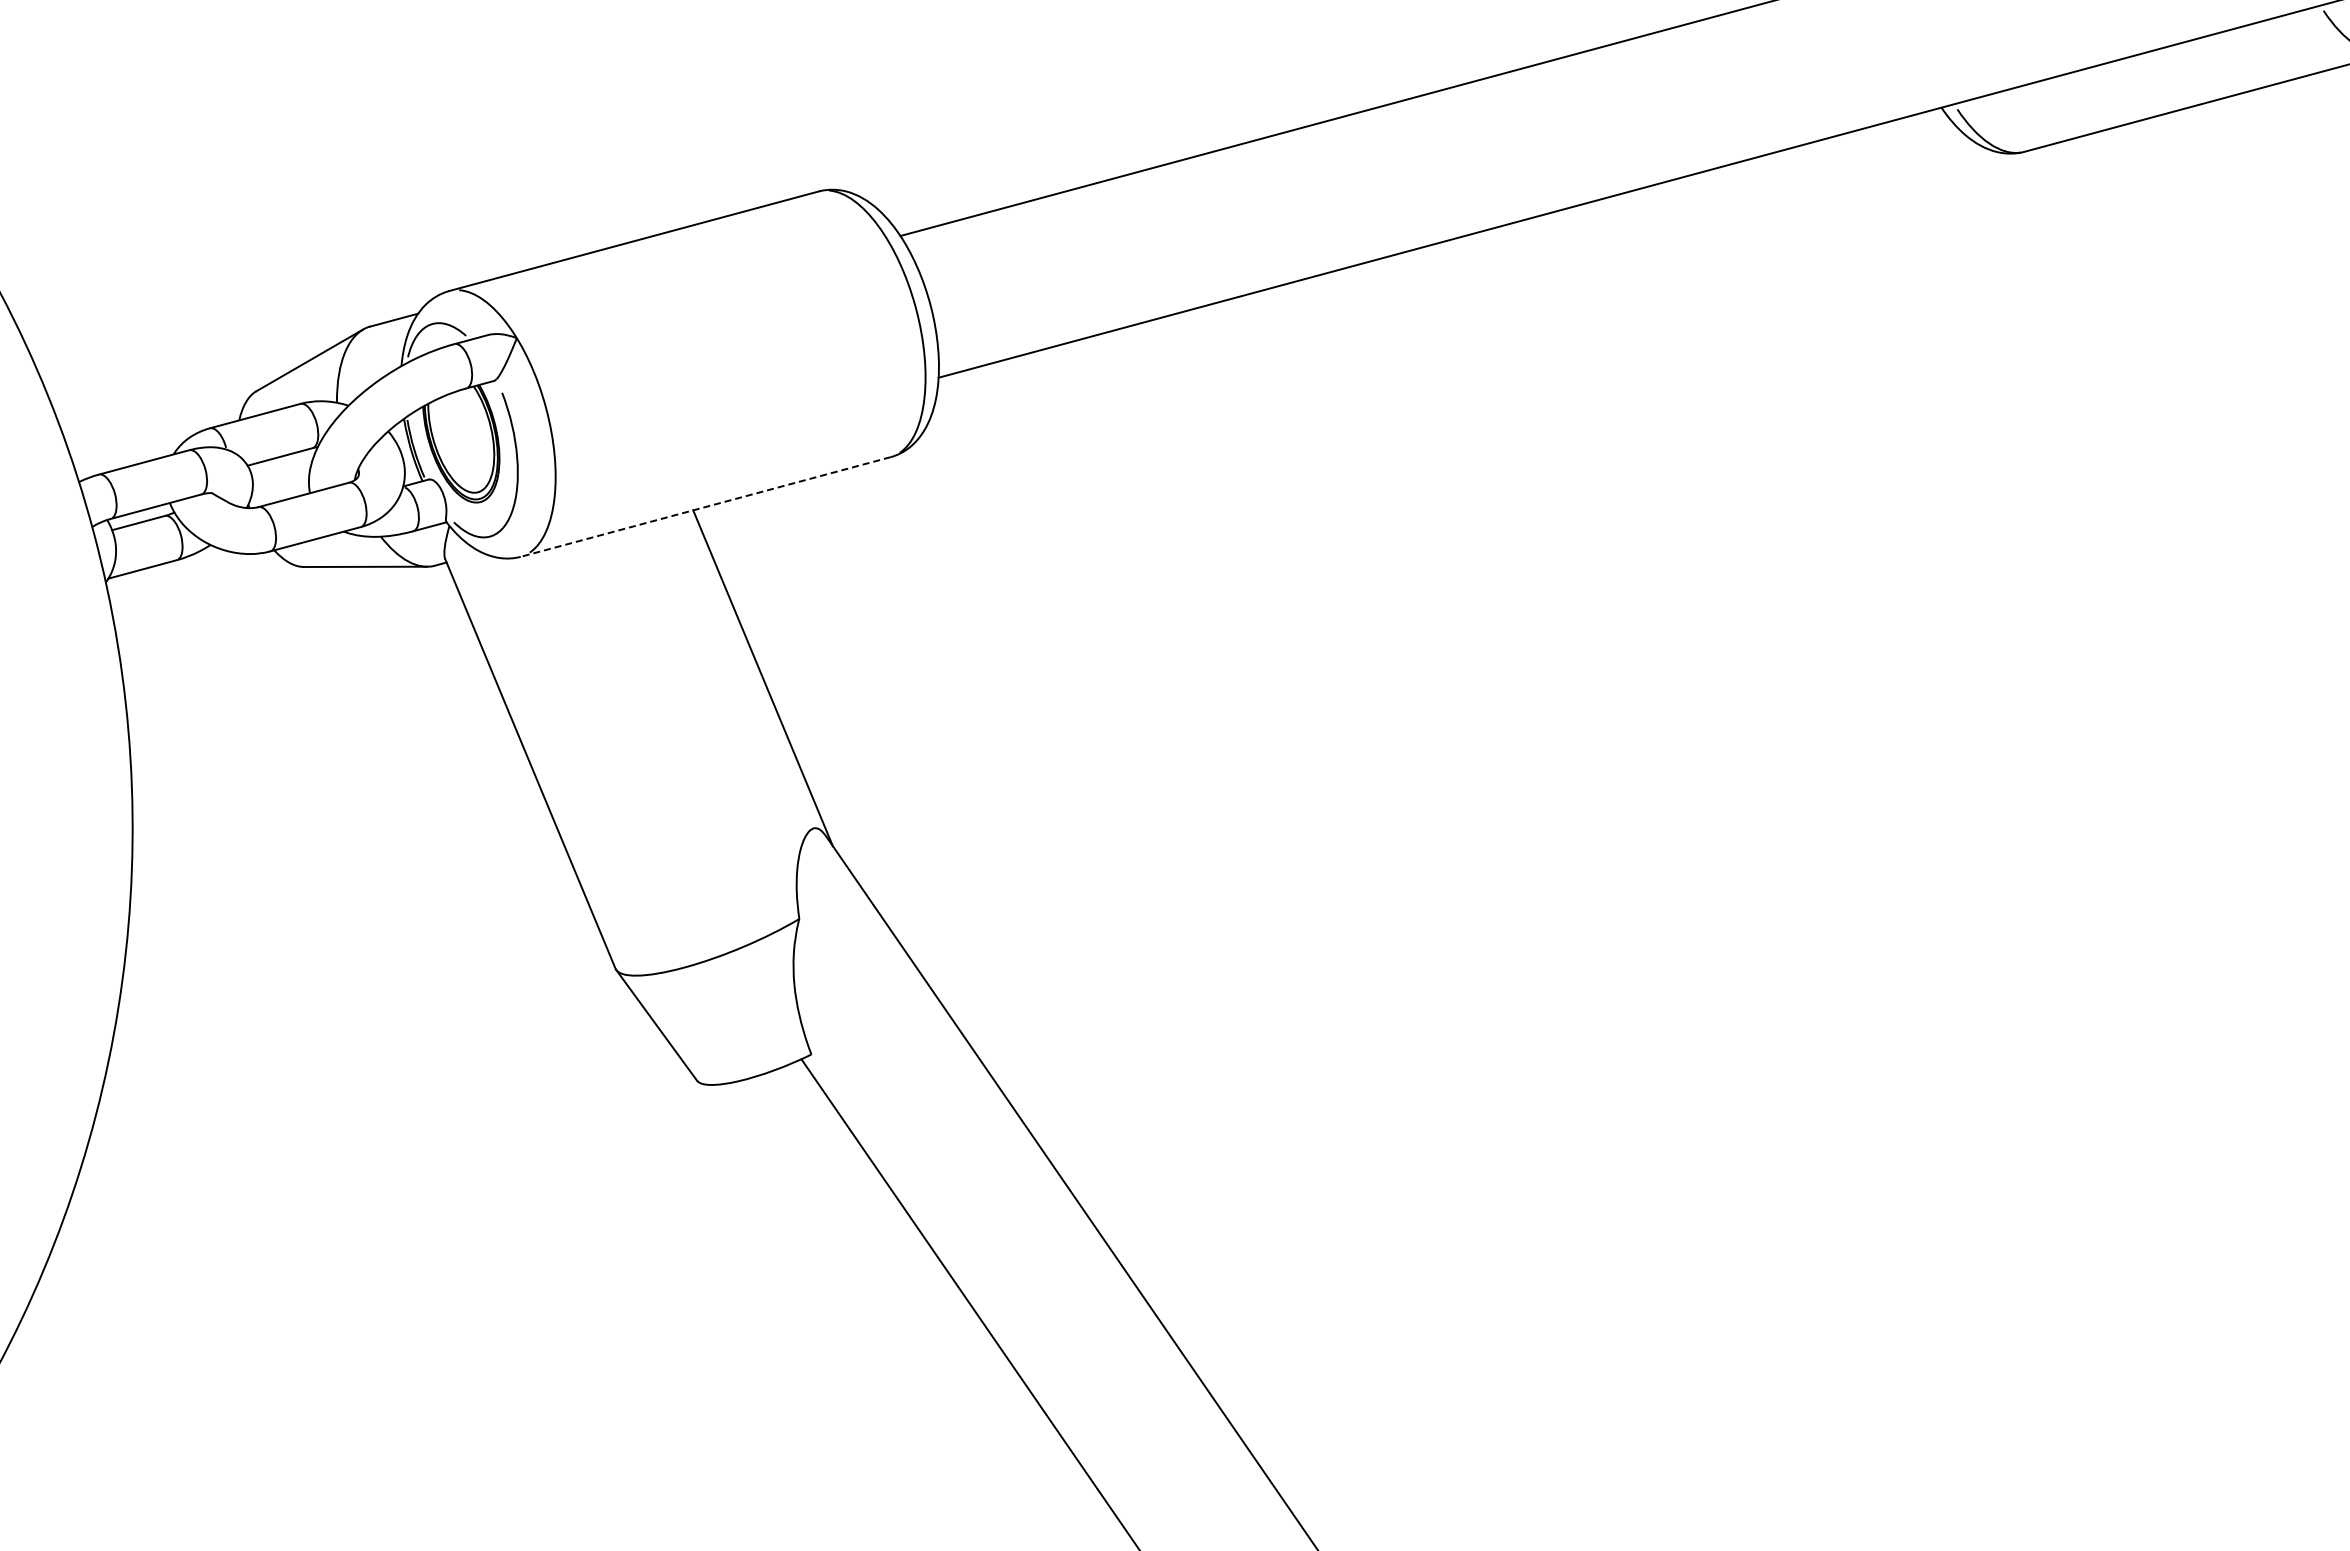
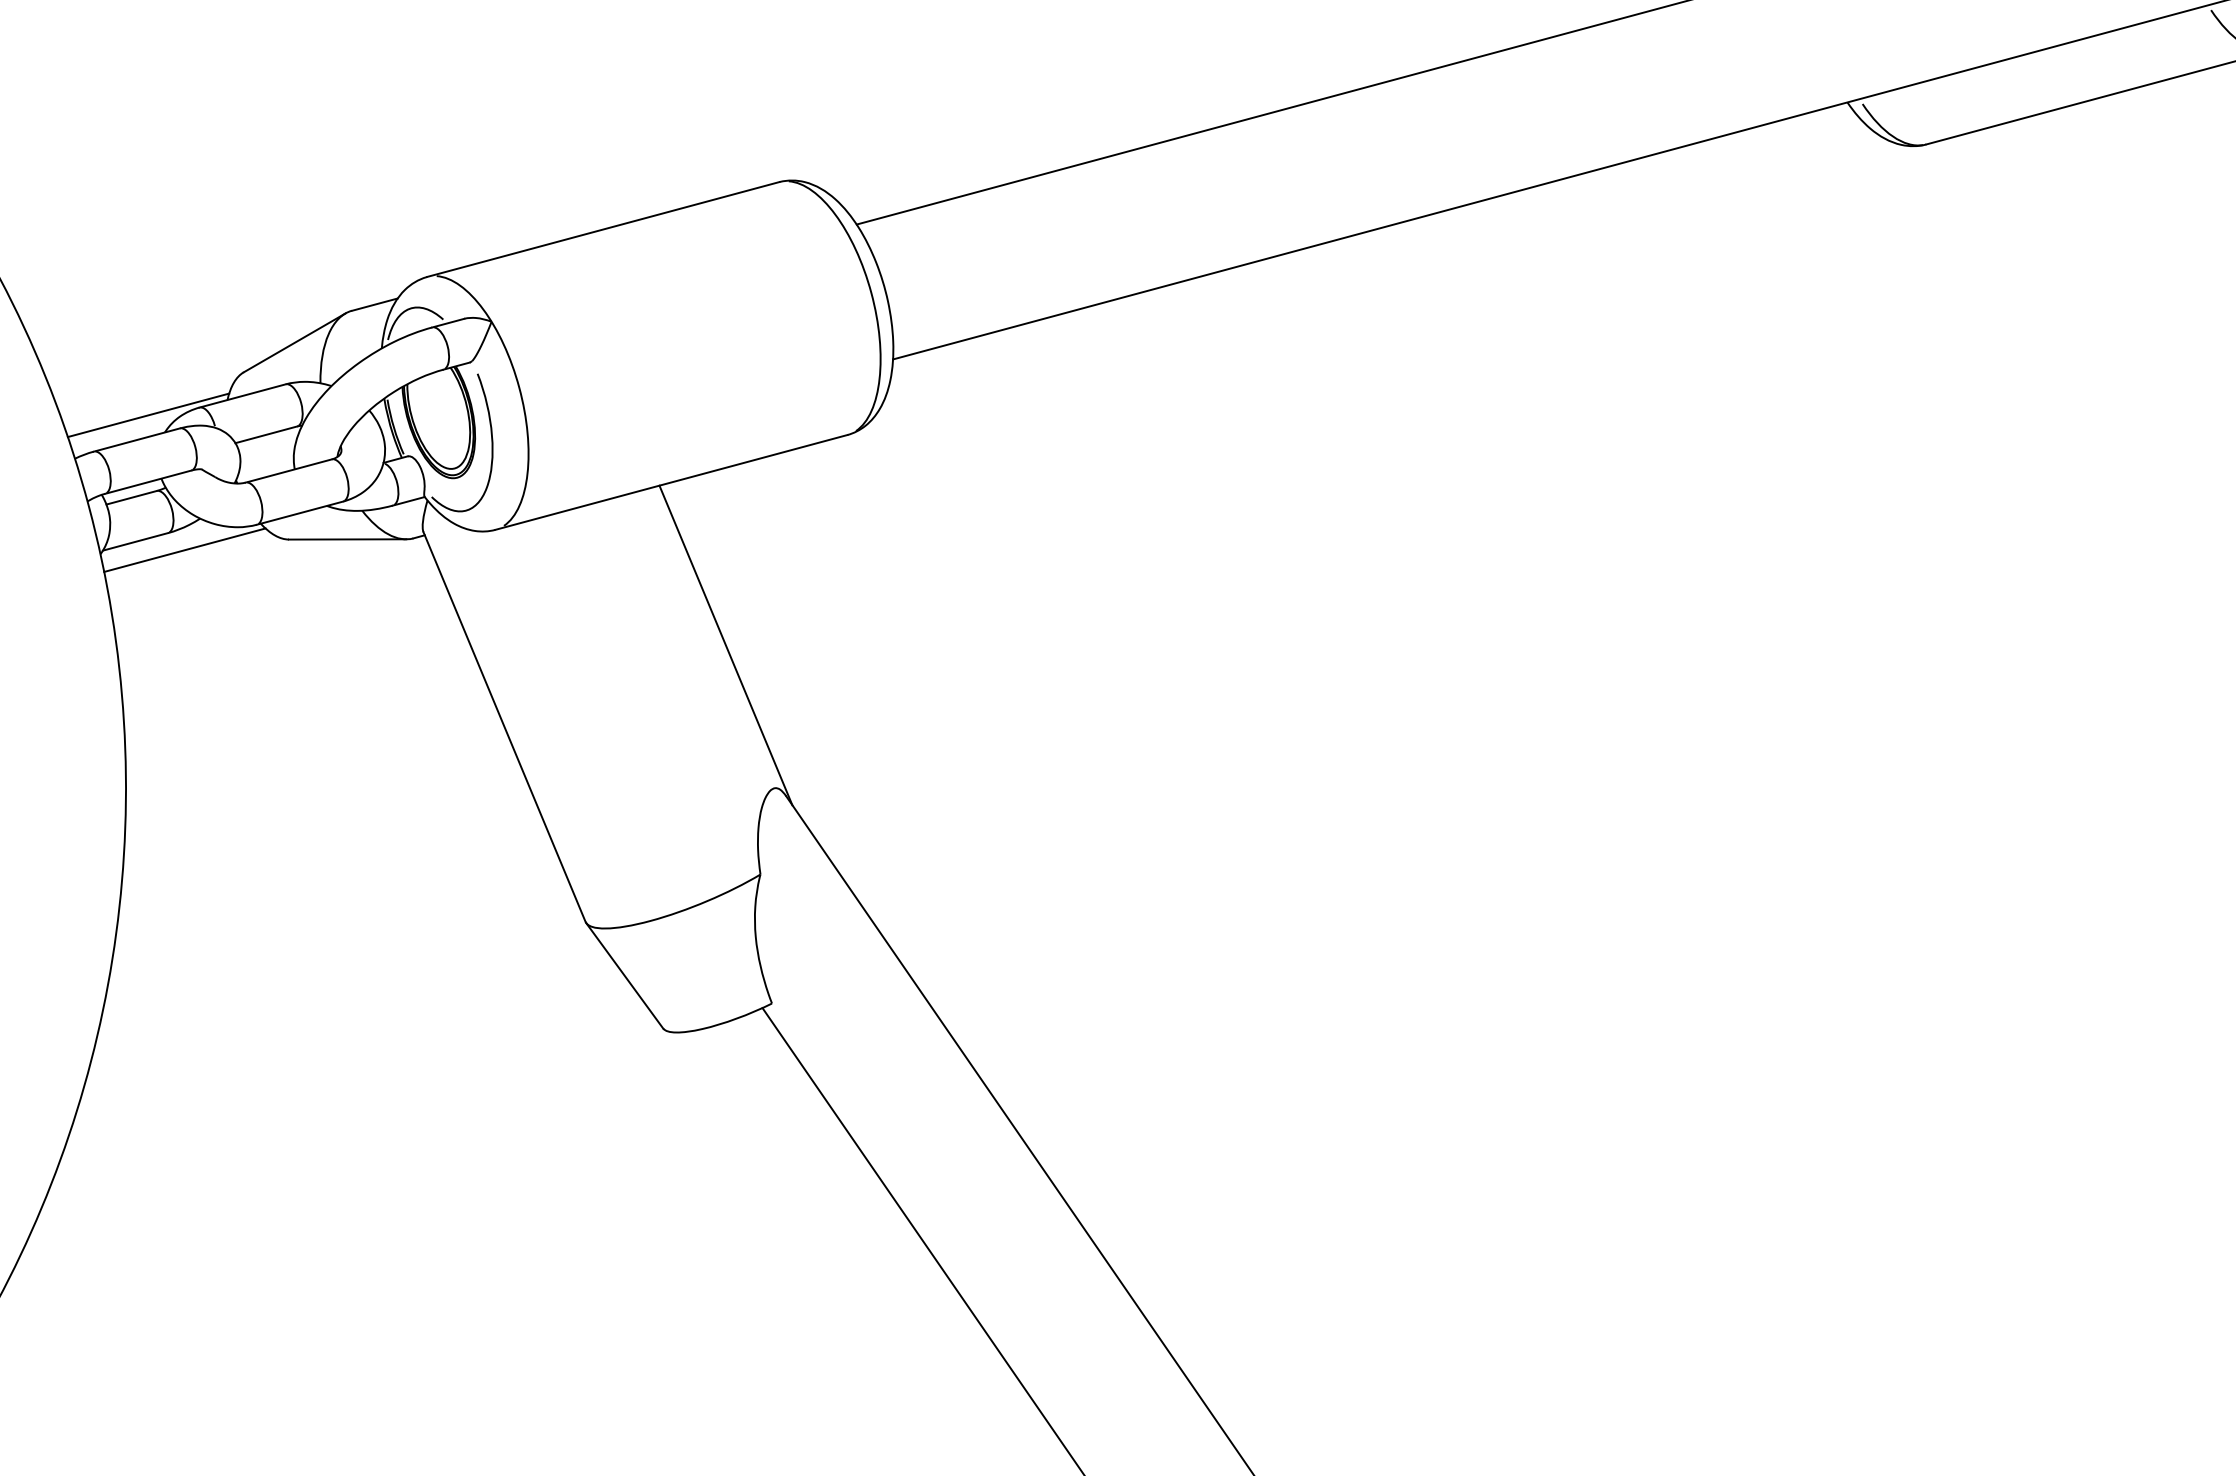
line: (156, 436) -> (148, 415), added
line: (705, 507) -> (671, 482), dashed -> solid
line: (194, 578) -> (184, 550), added

